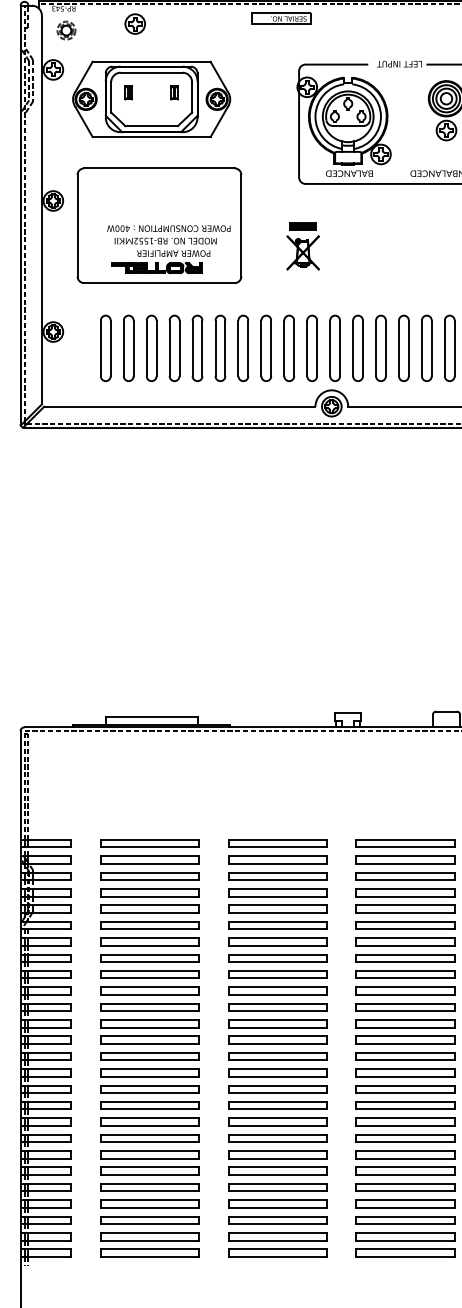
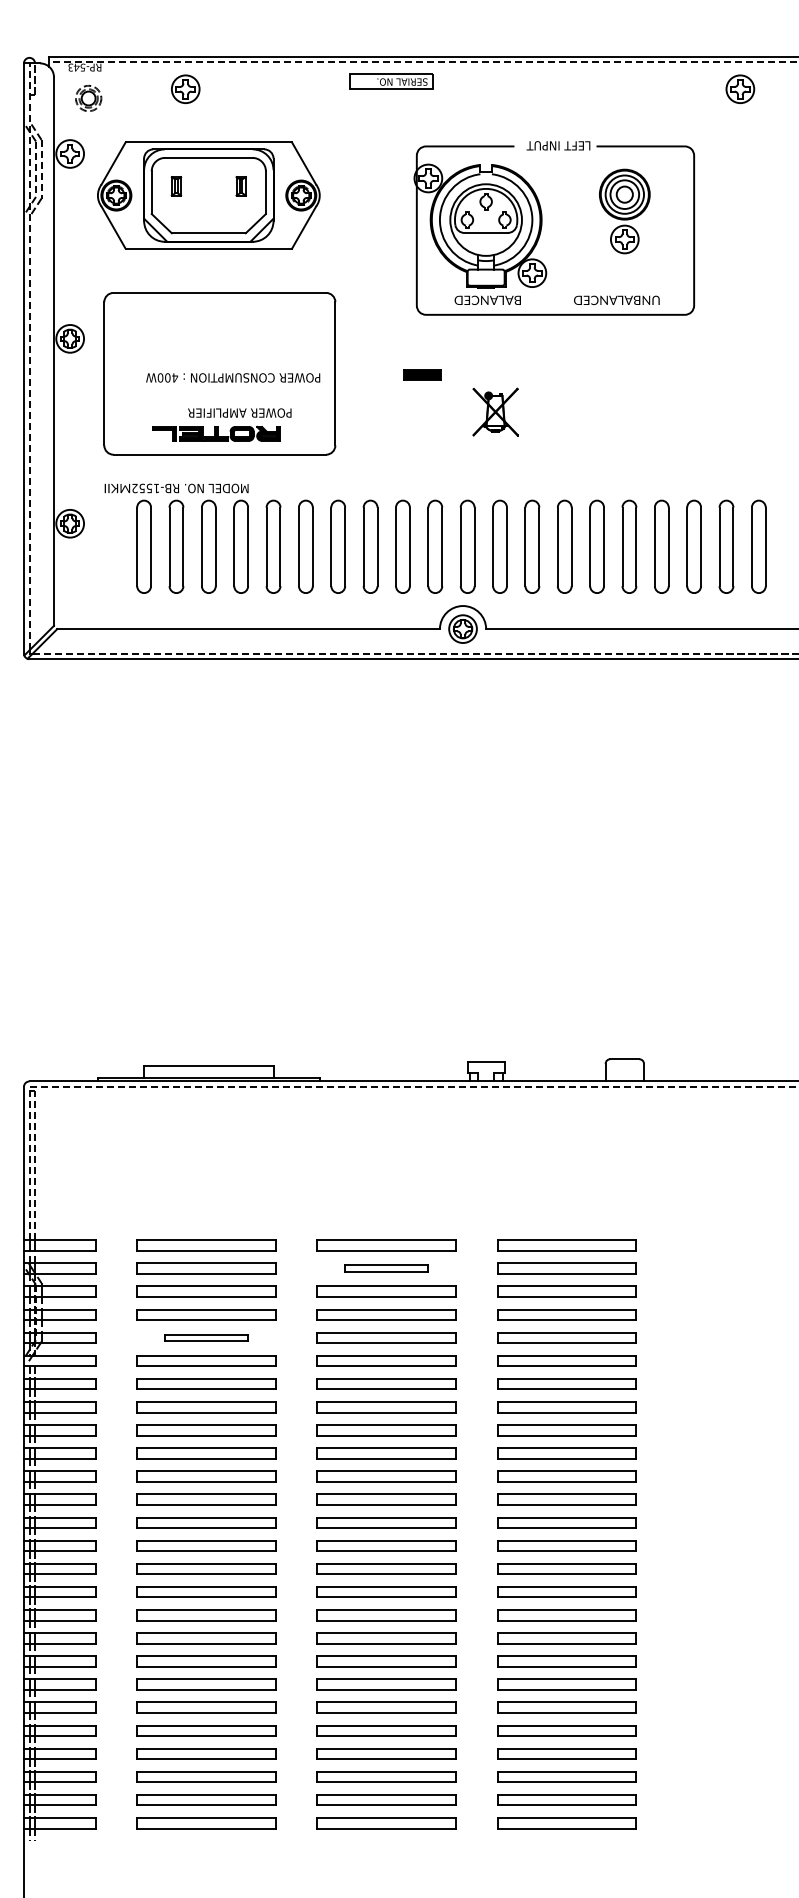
text: (165, 241) -> (176, 488), moved
part: (303, 252) -> (495, 411), moved
part: (277, 859) -> (386, 1268), size x0.6
part: (149, 908) -> (206, 1337), size x0.6

